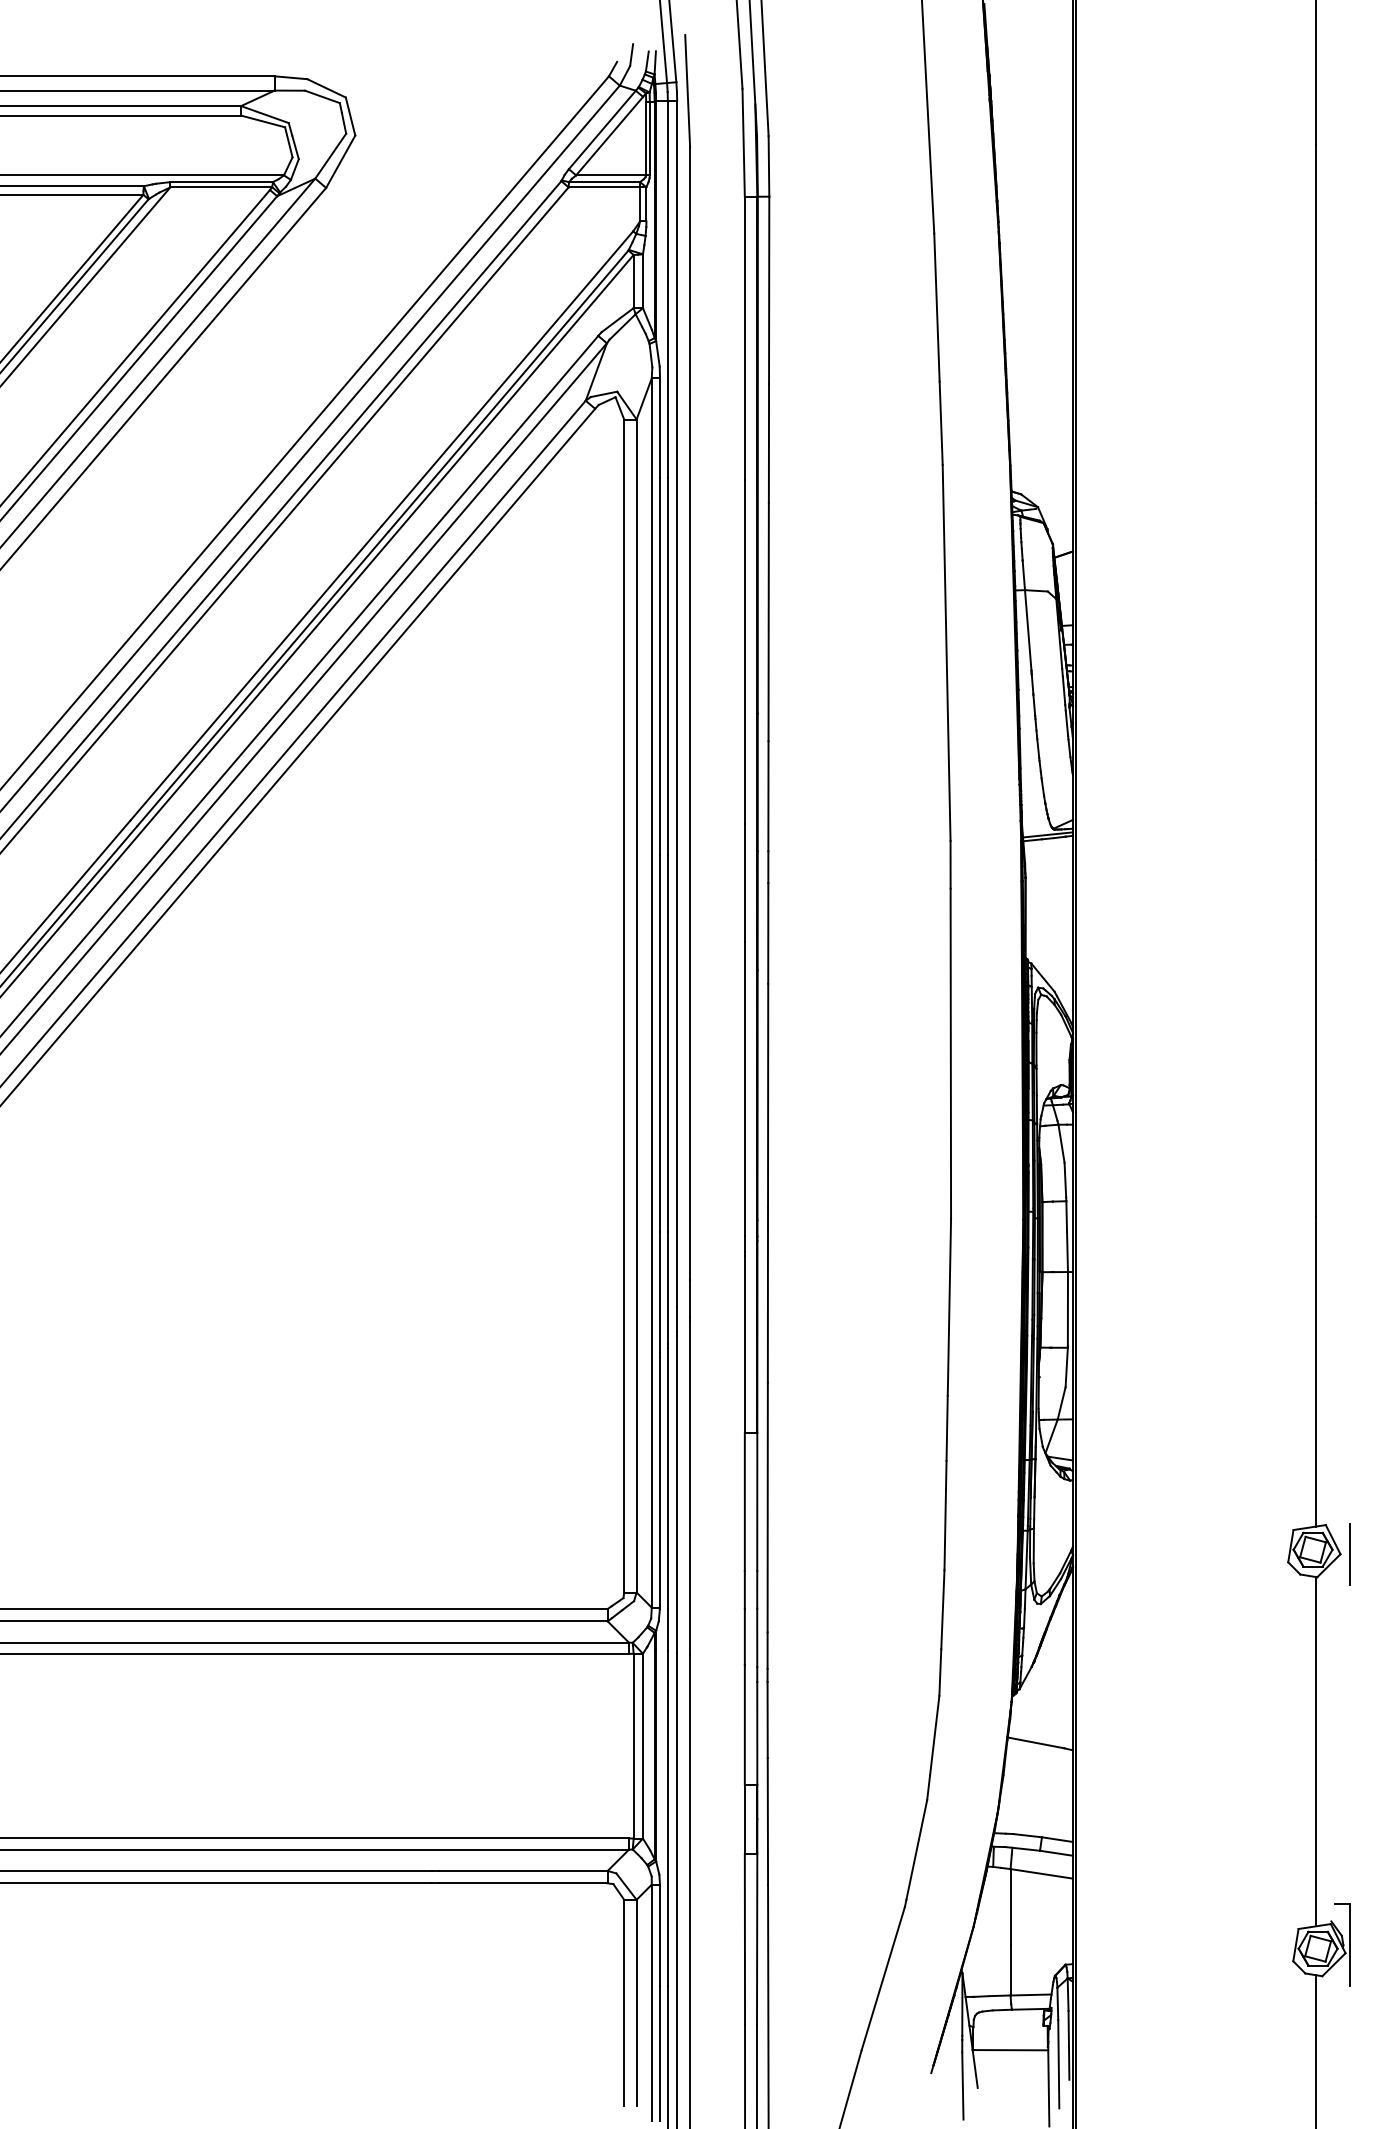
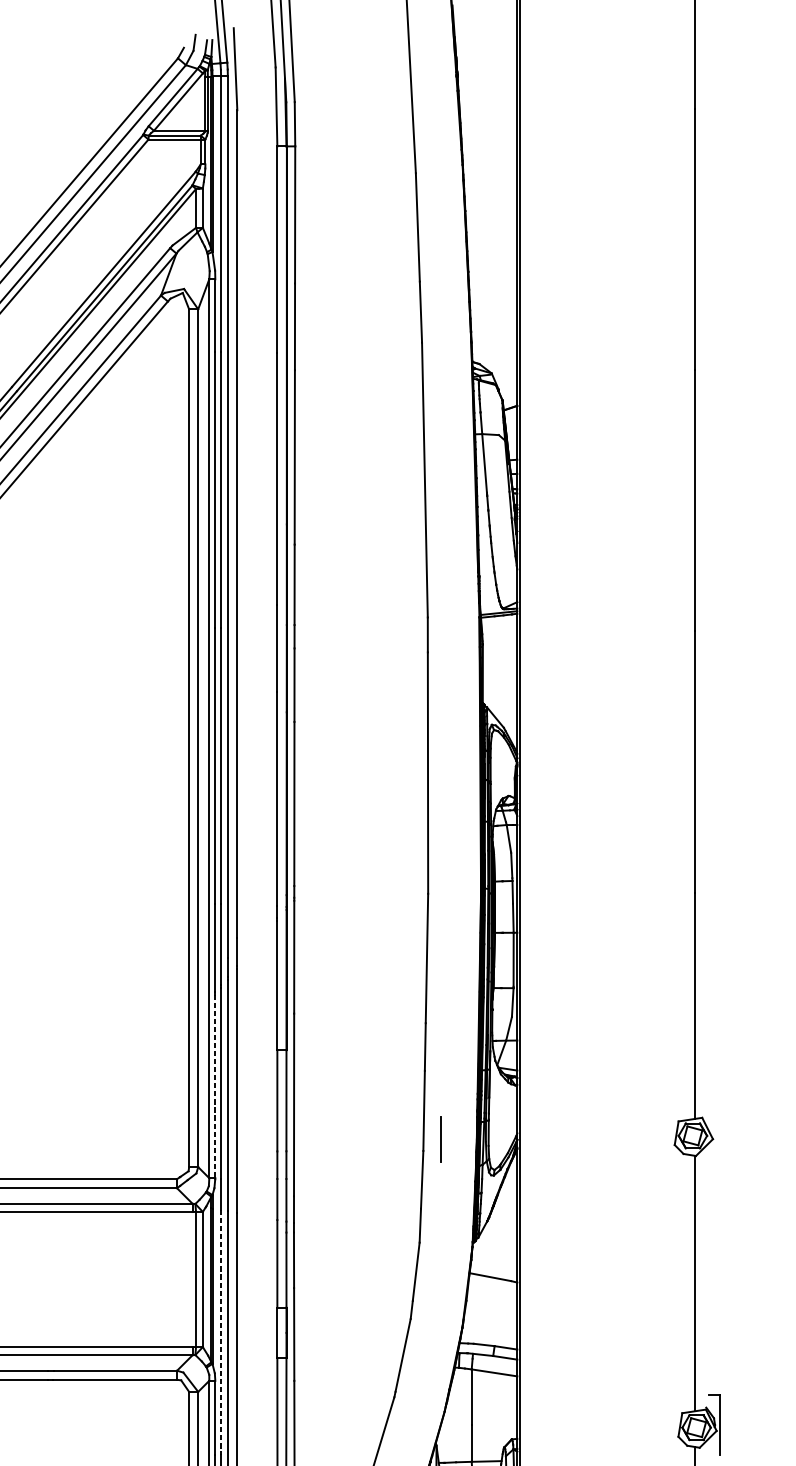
line: (660, 1482) -> (215, 1086), solid -> dashed
line: (1349, 1554) -> (440, 1139), moved
line: (667, 1819) -> (220, 1333), solid -> dashed

